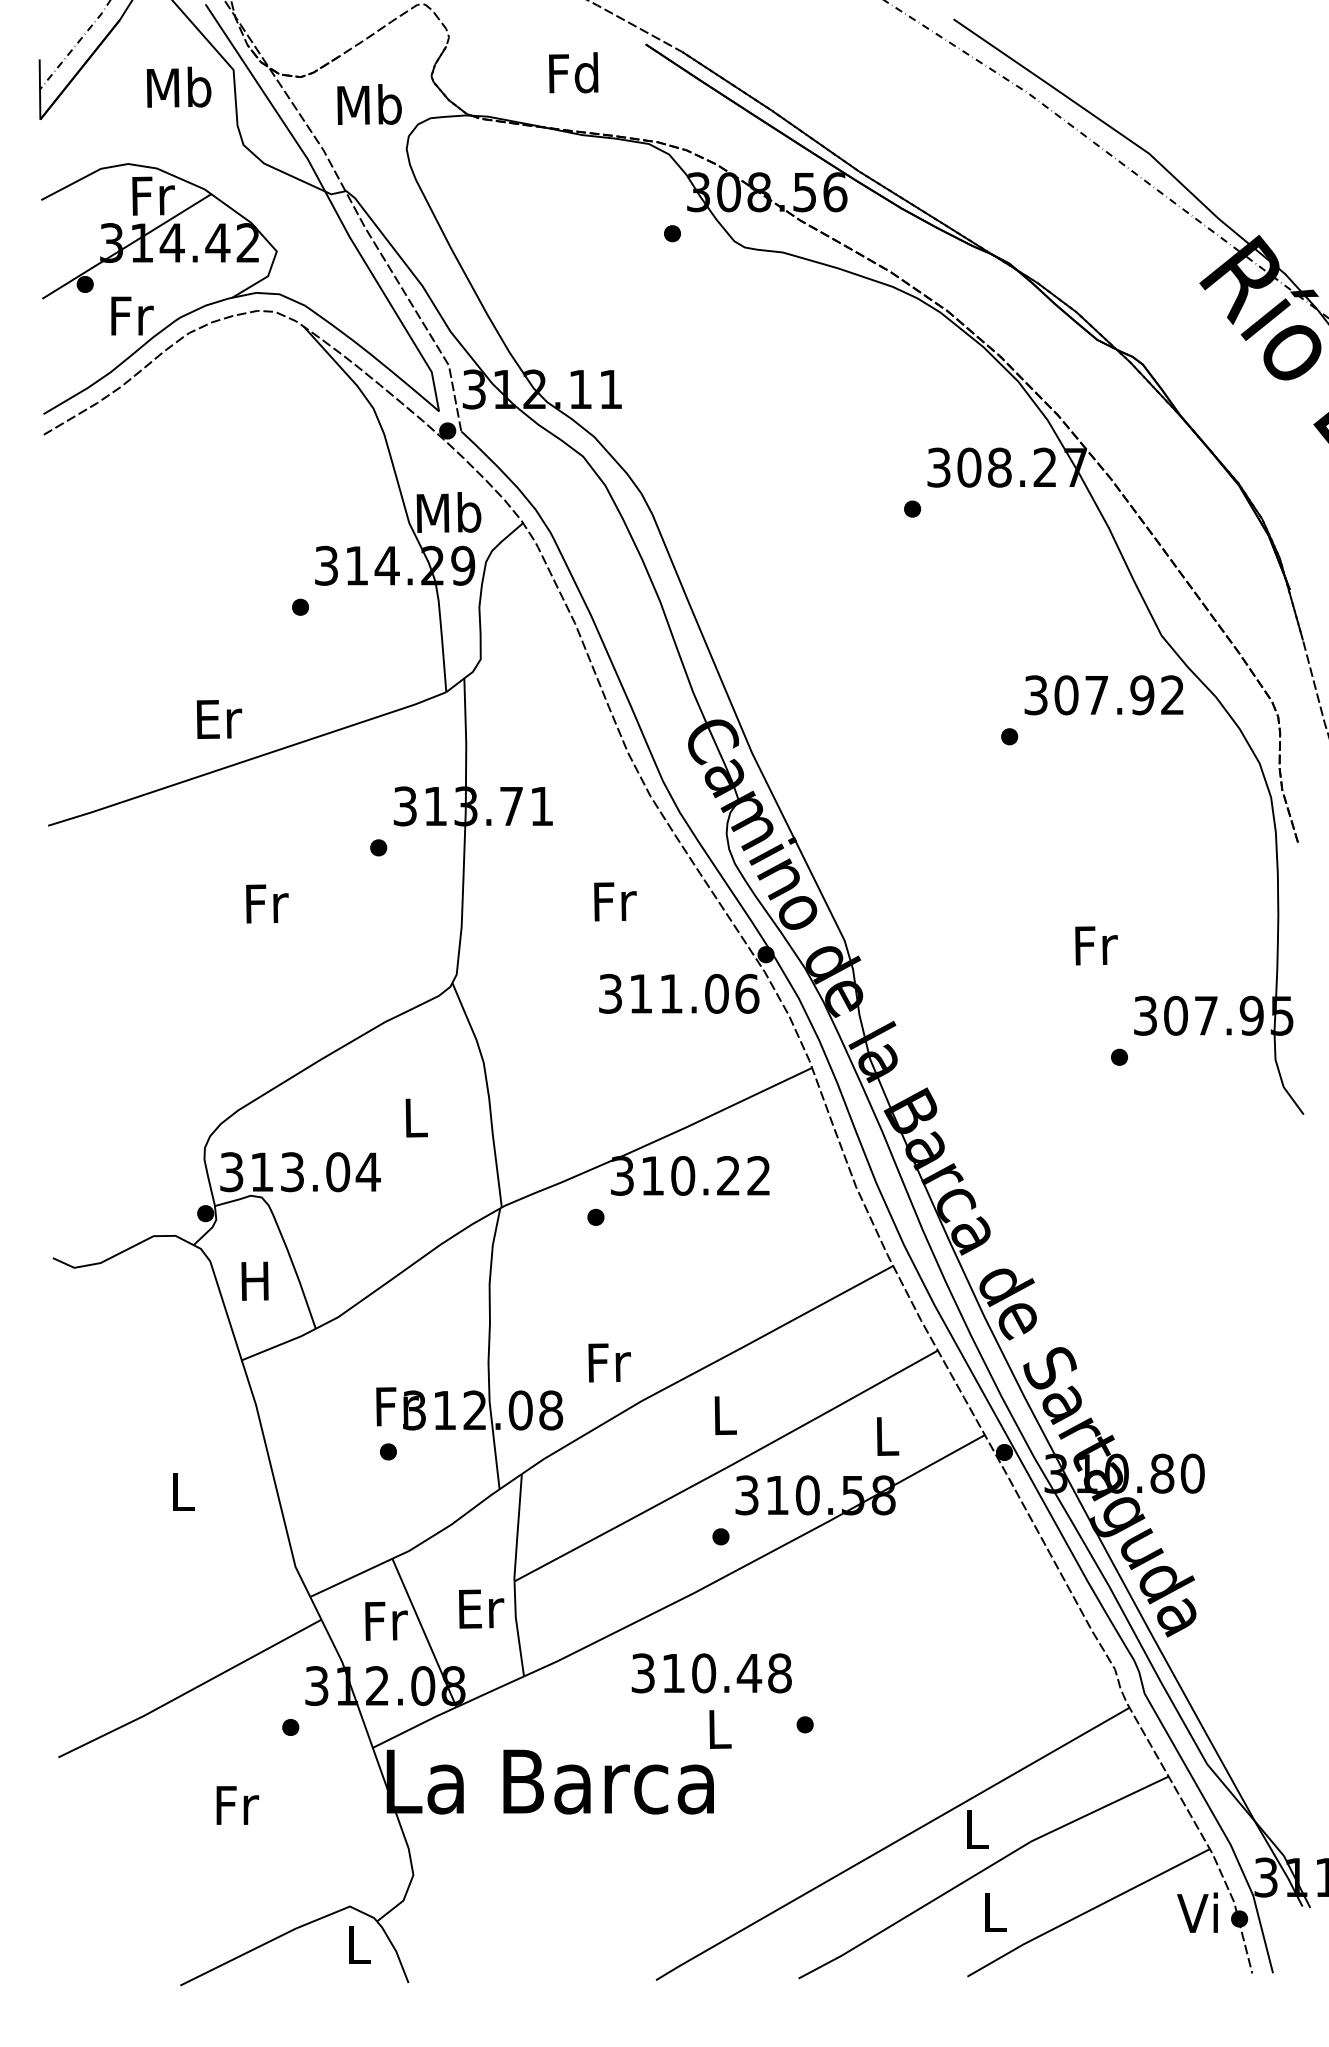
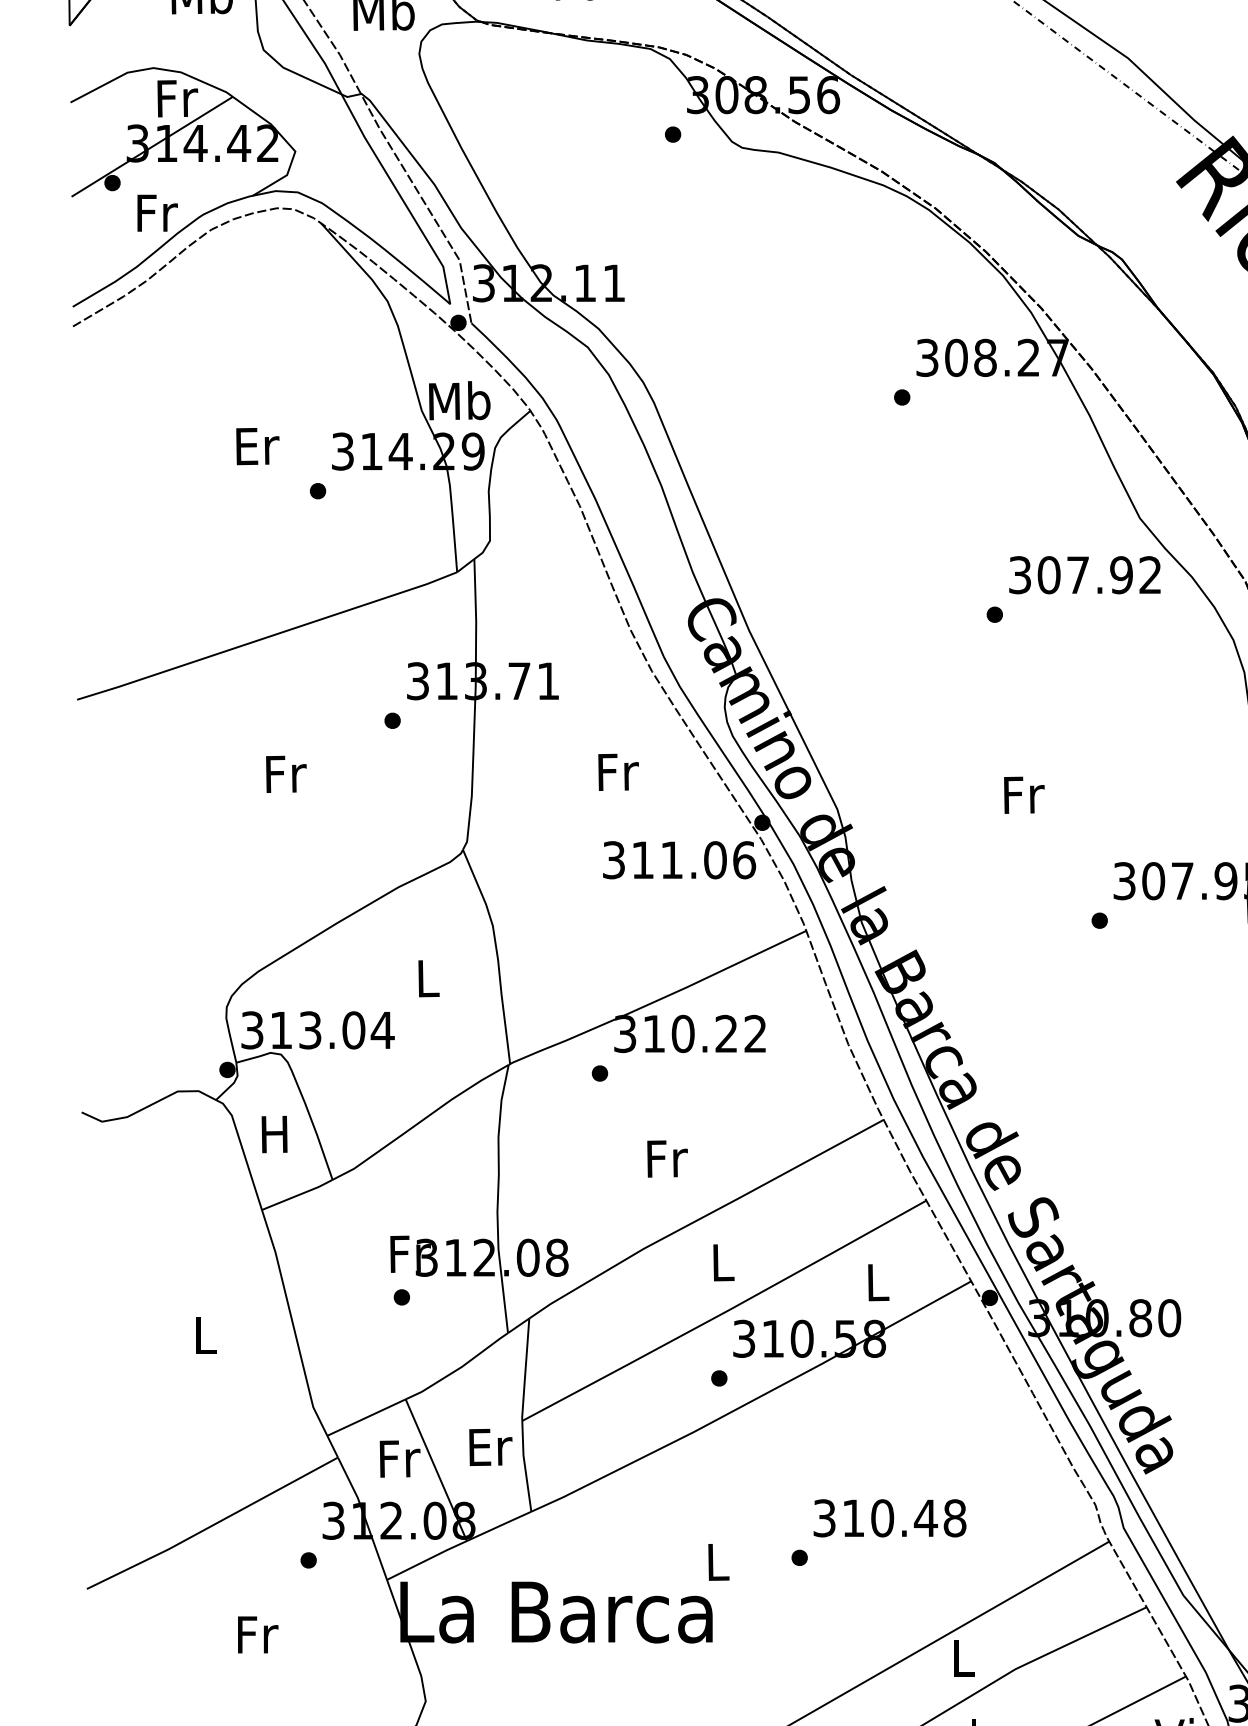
text: (219, 719) -> (257, 446), moved
text: (1096, 945) -> (1024, 794), moved
text: (609, 1362) -> (667, 1158), moved
text: (711, 1673) -> (889, 1518), moved

